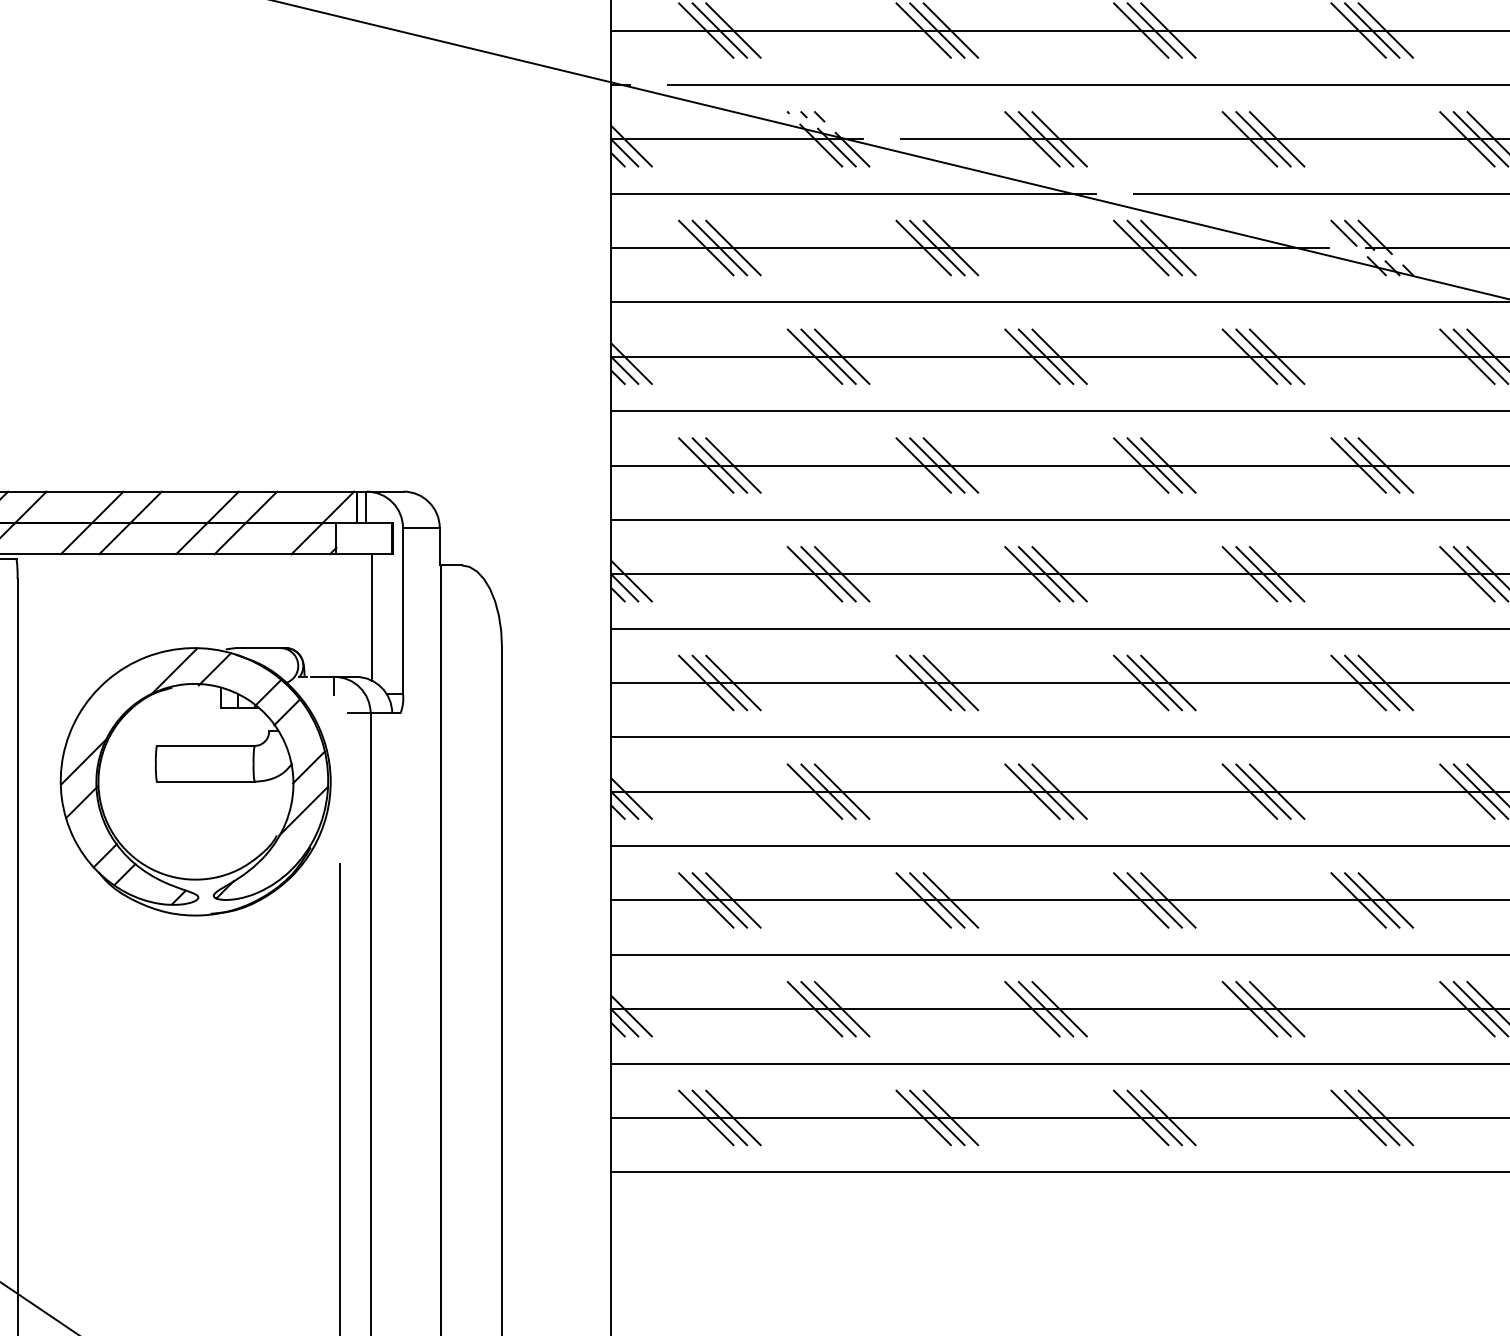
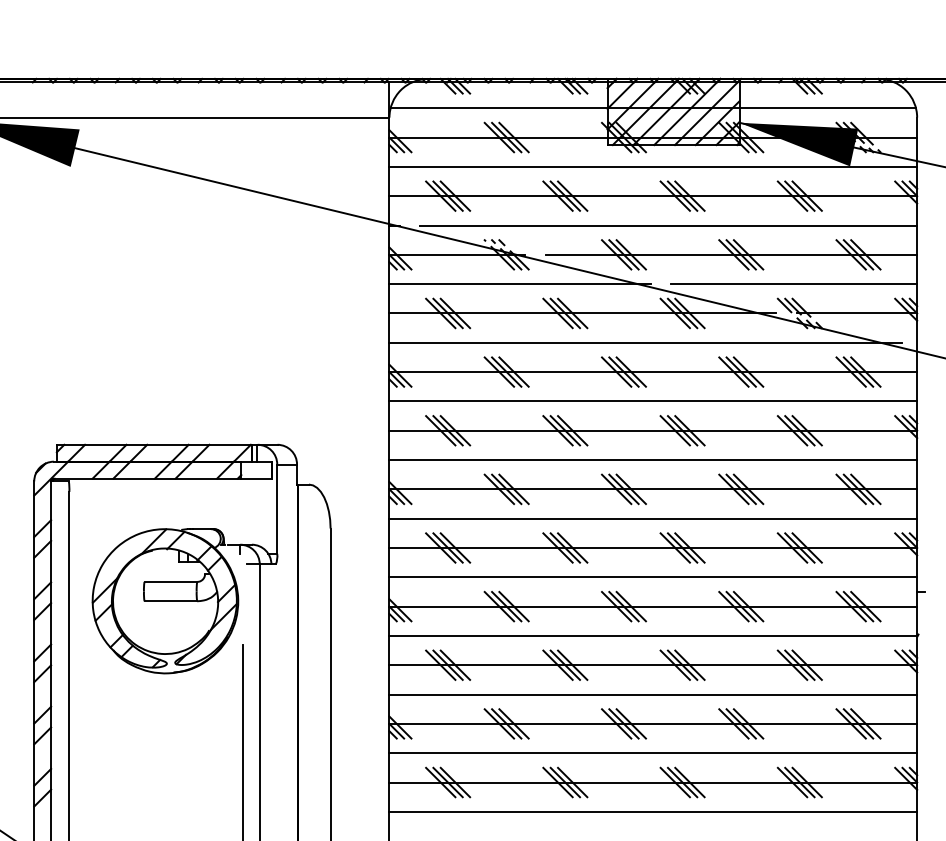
line: (371, 617) -> (260, 512), removed

